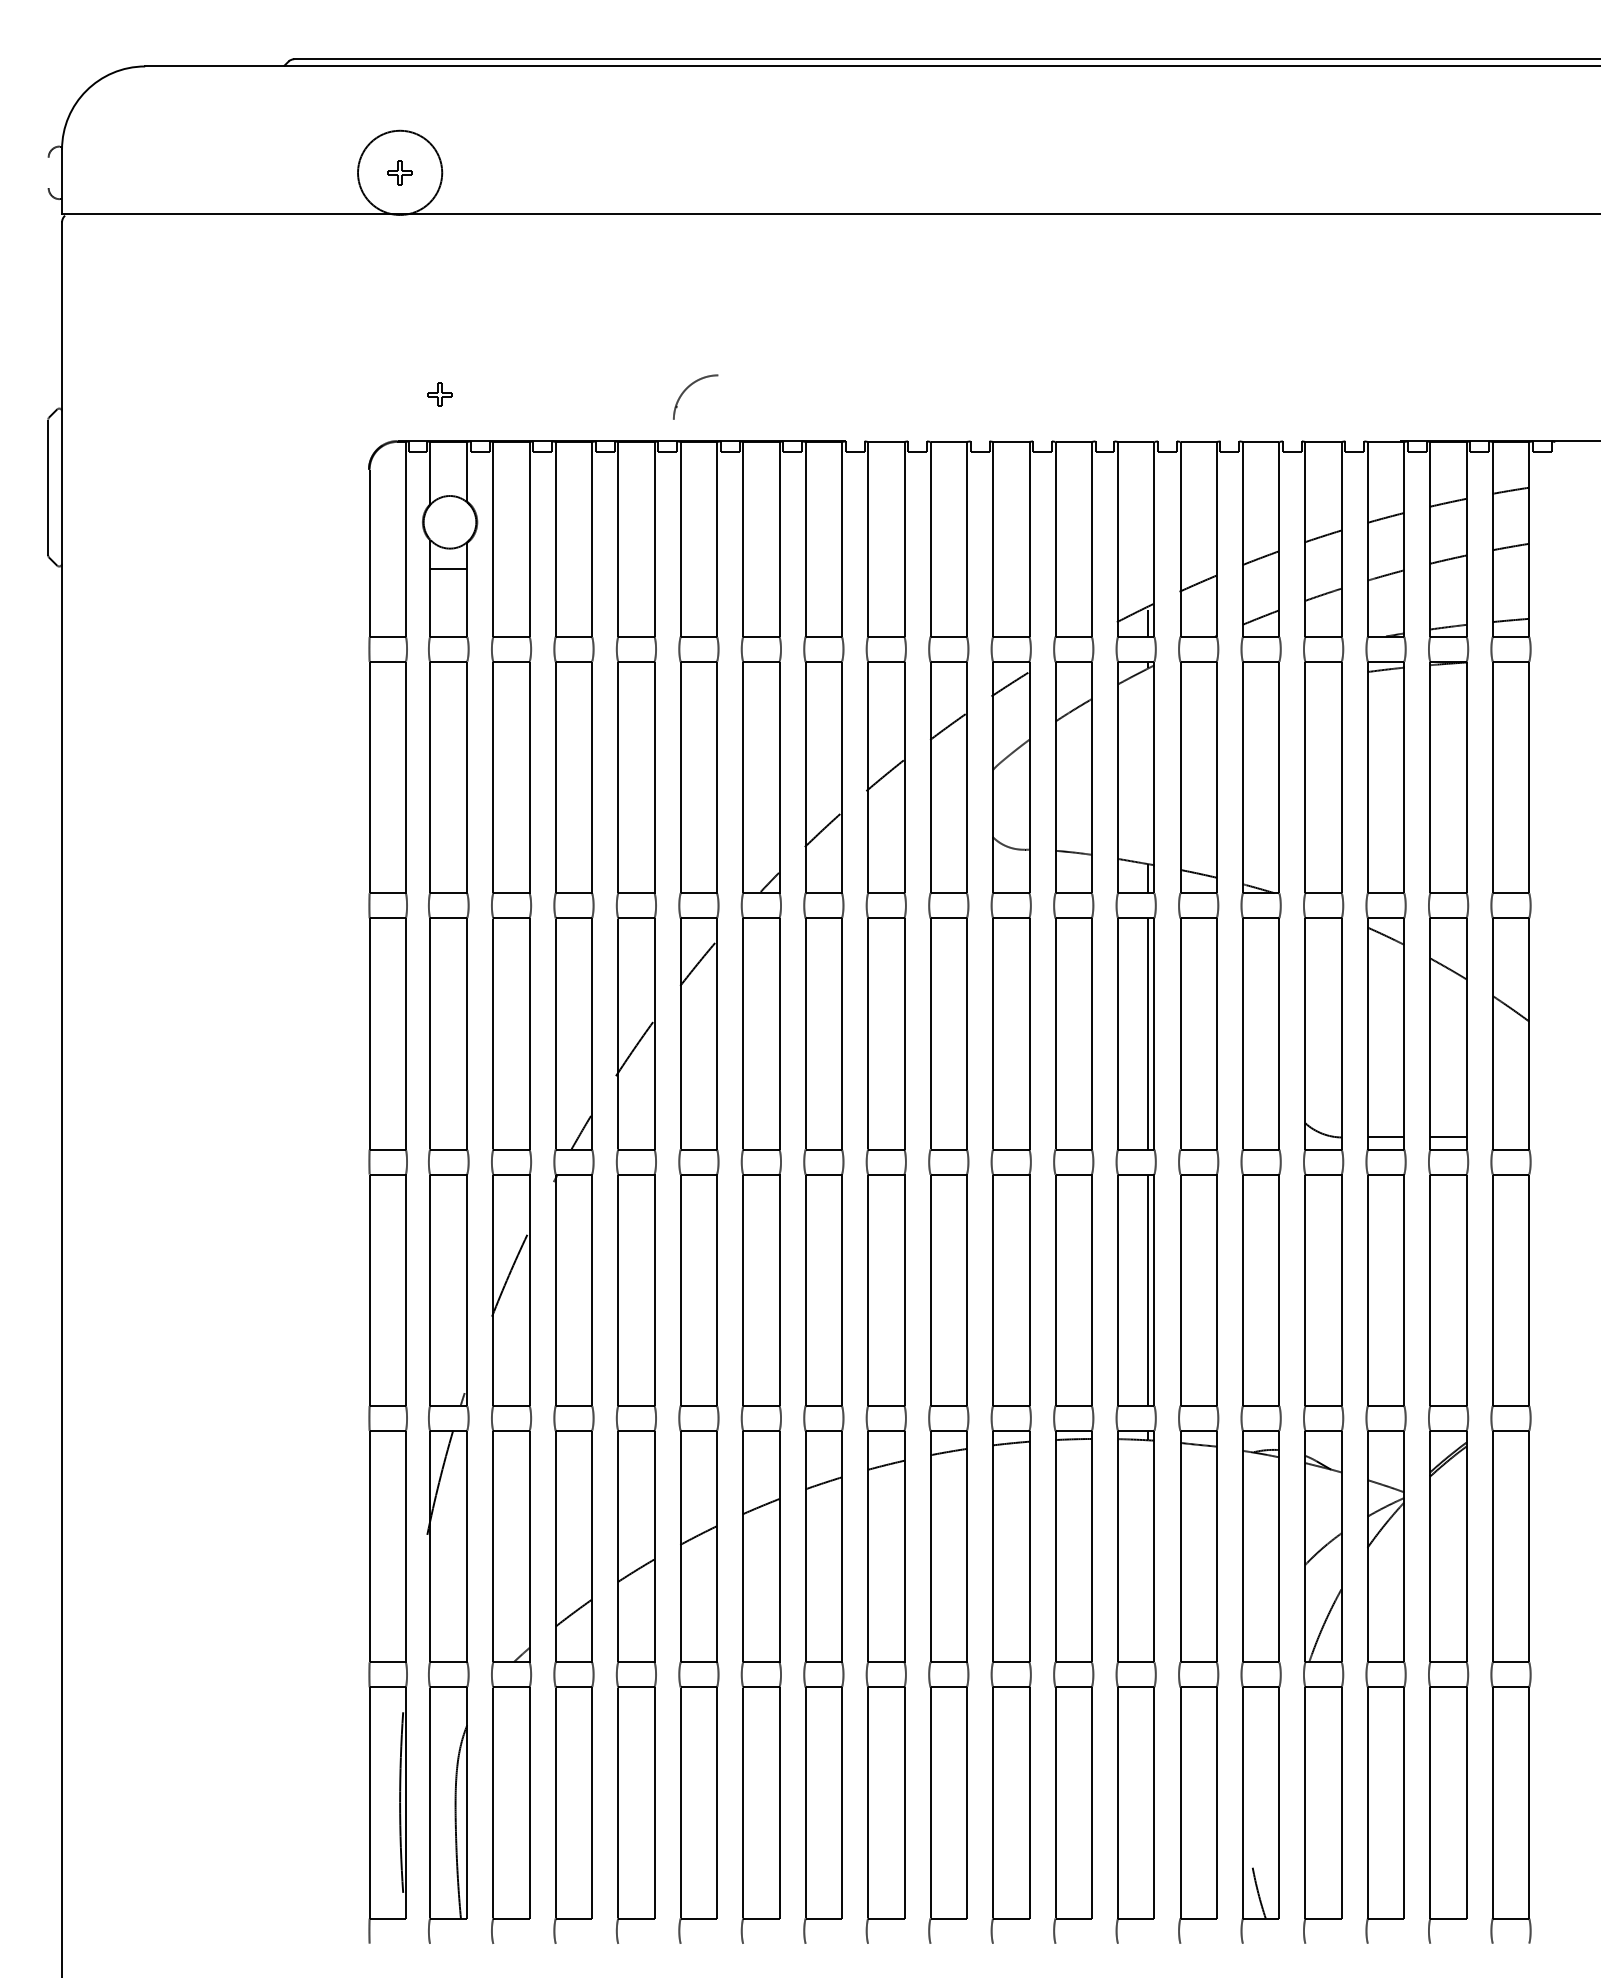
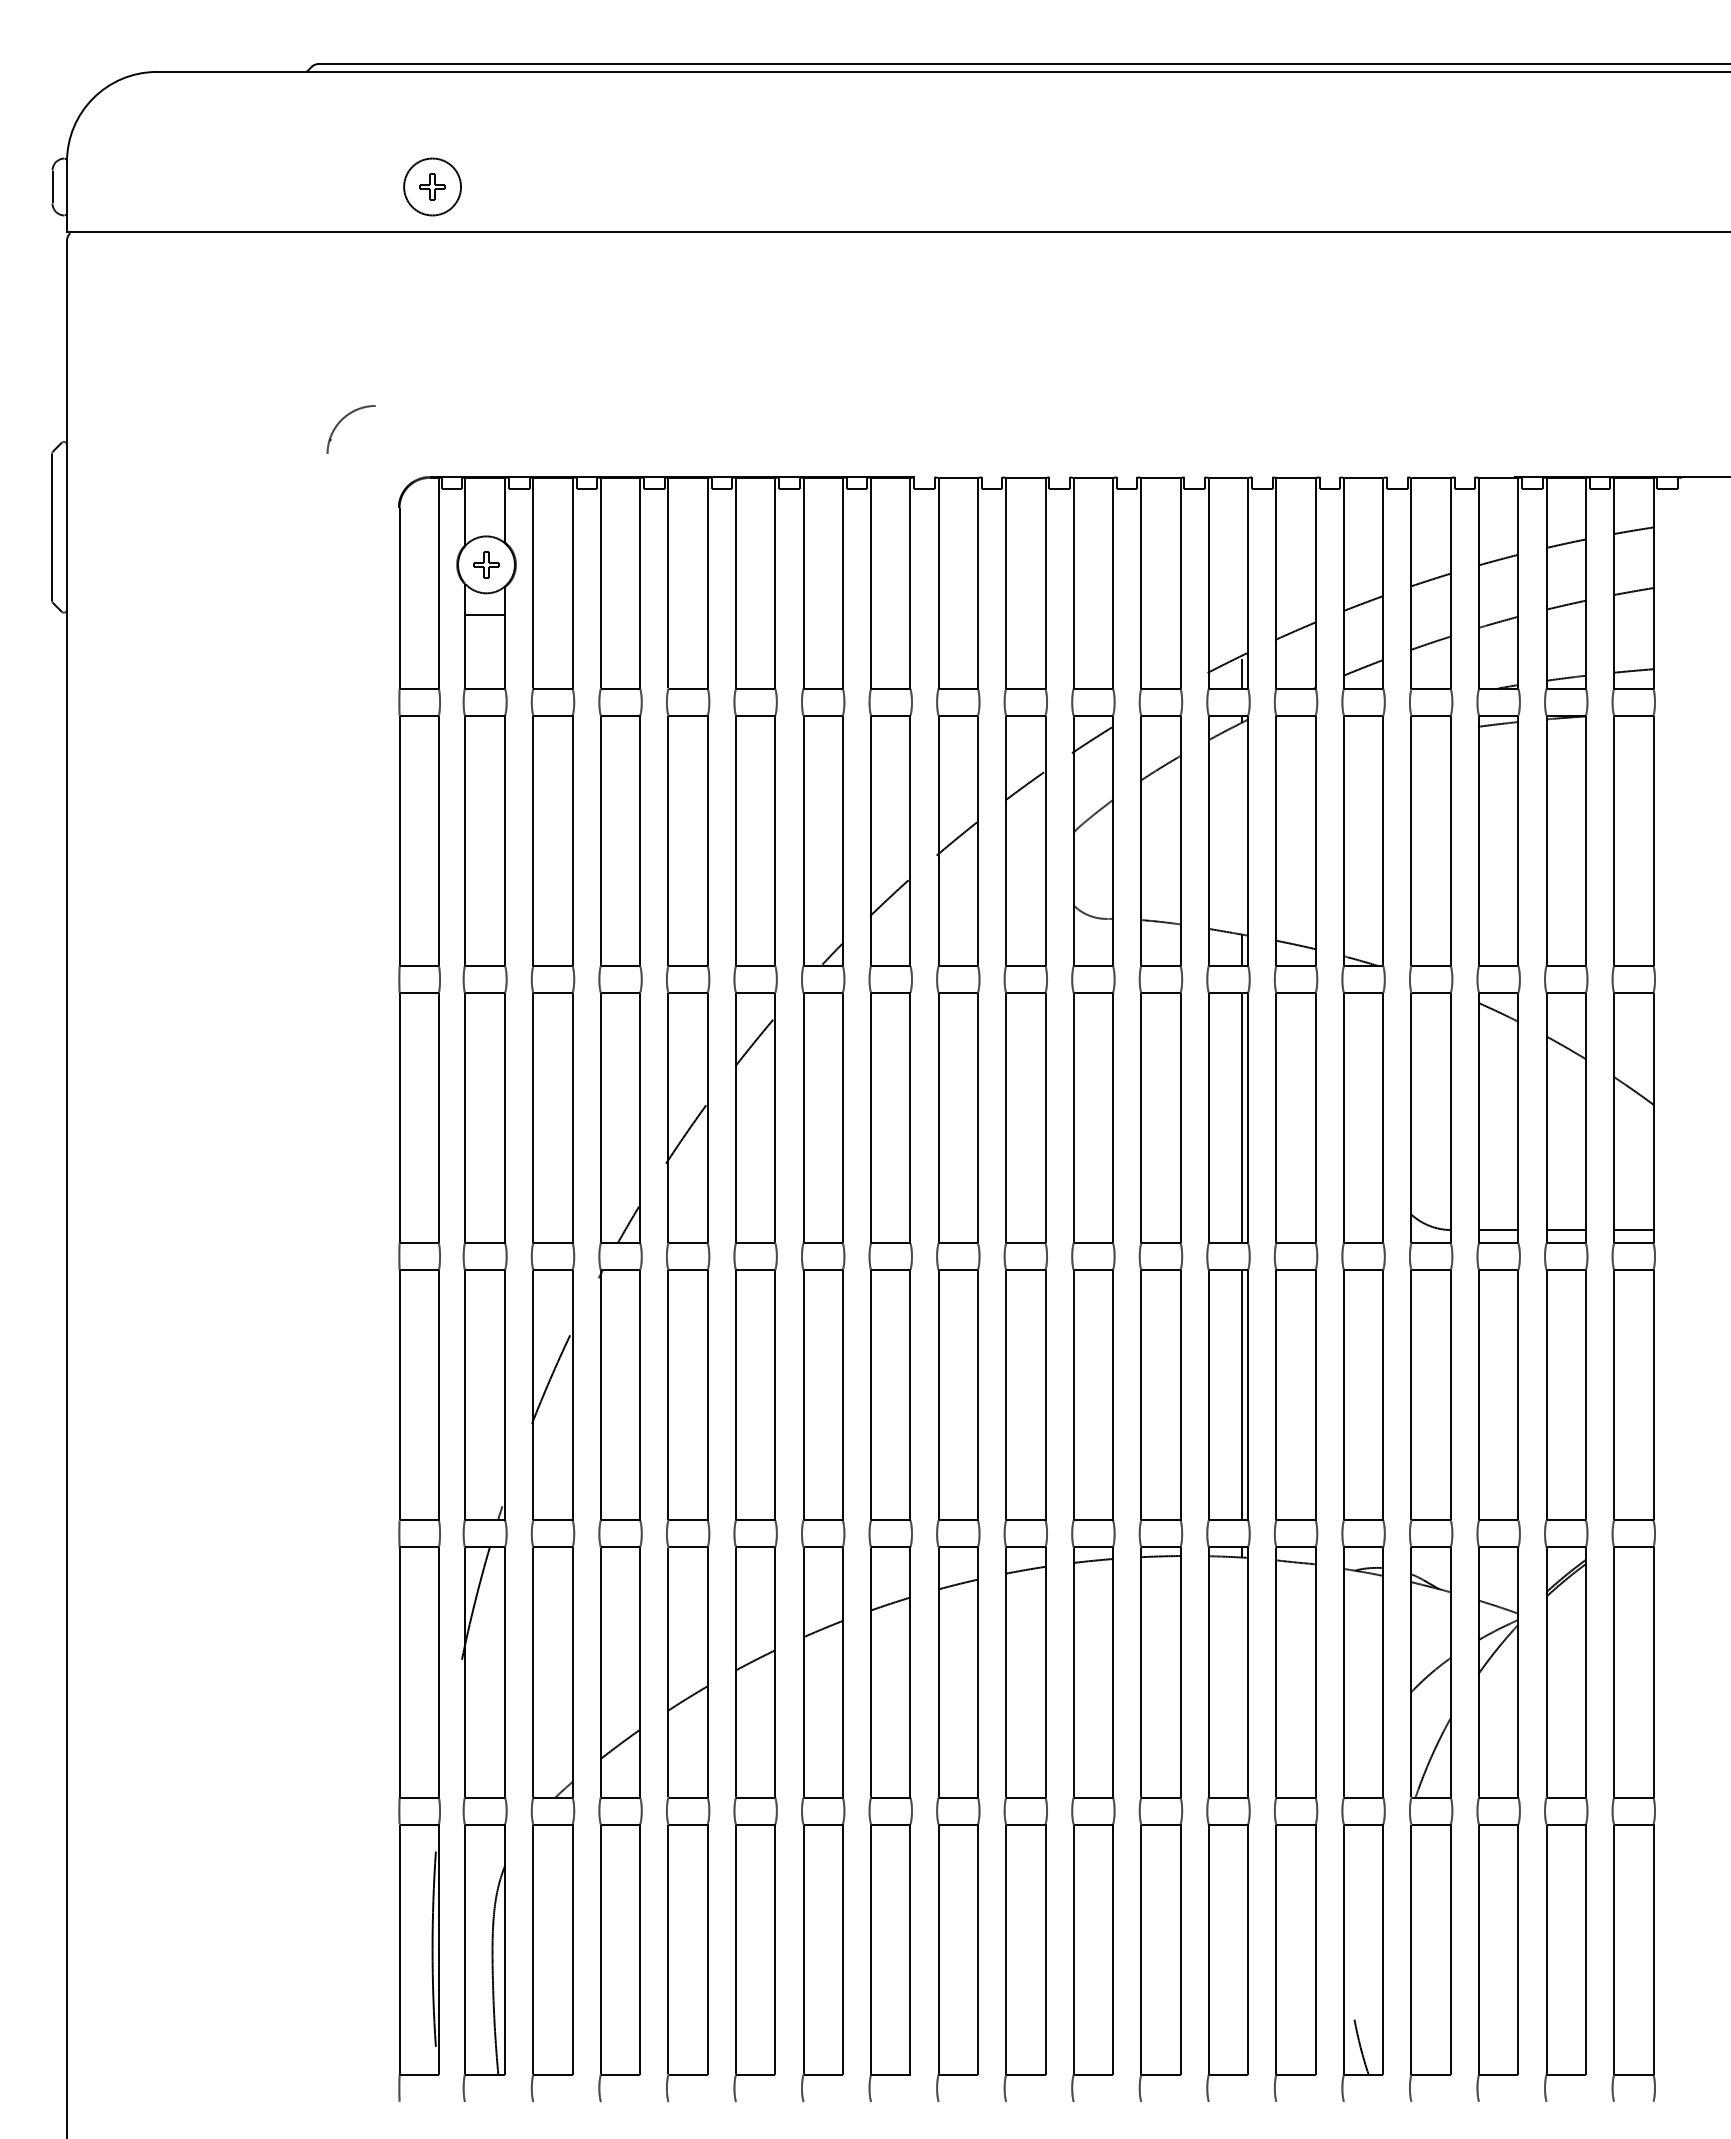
line: (48, 172) -> (52, 186), added
circle: (400, 172) -> (432, 186), size x0.62
part: (687, 388) -> (342, 420), moved
part: (439, 394) -> (486, 564), moved
line: (1510, 1137) -> (1633, 1230), added

